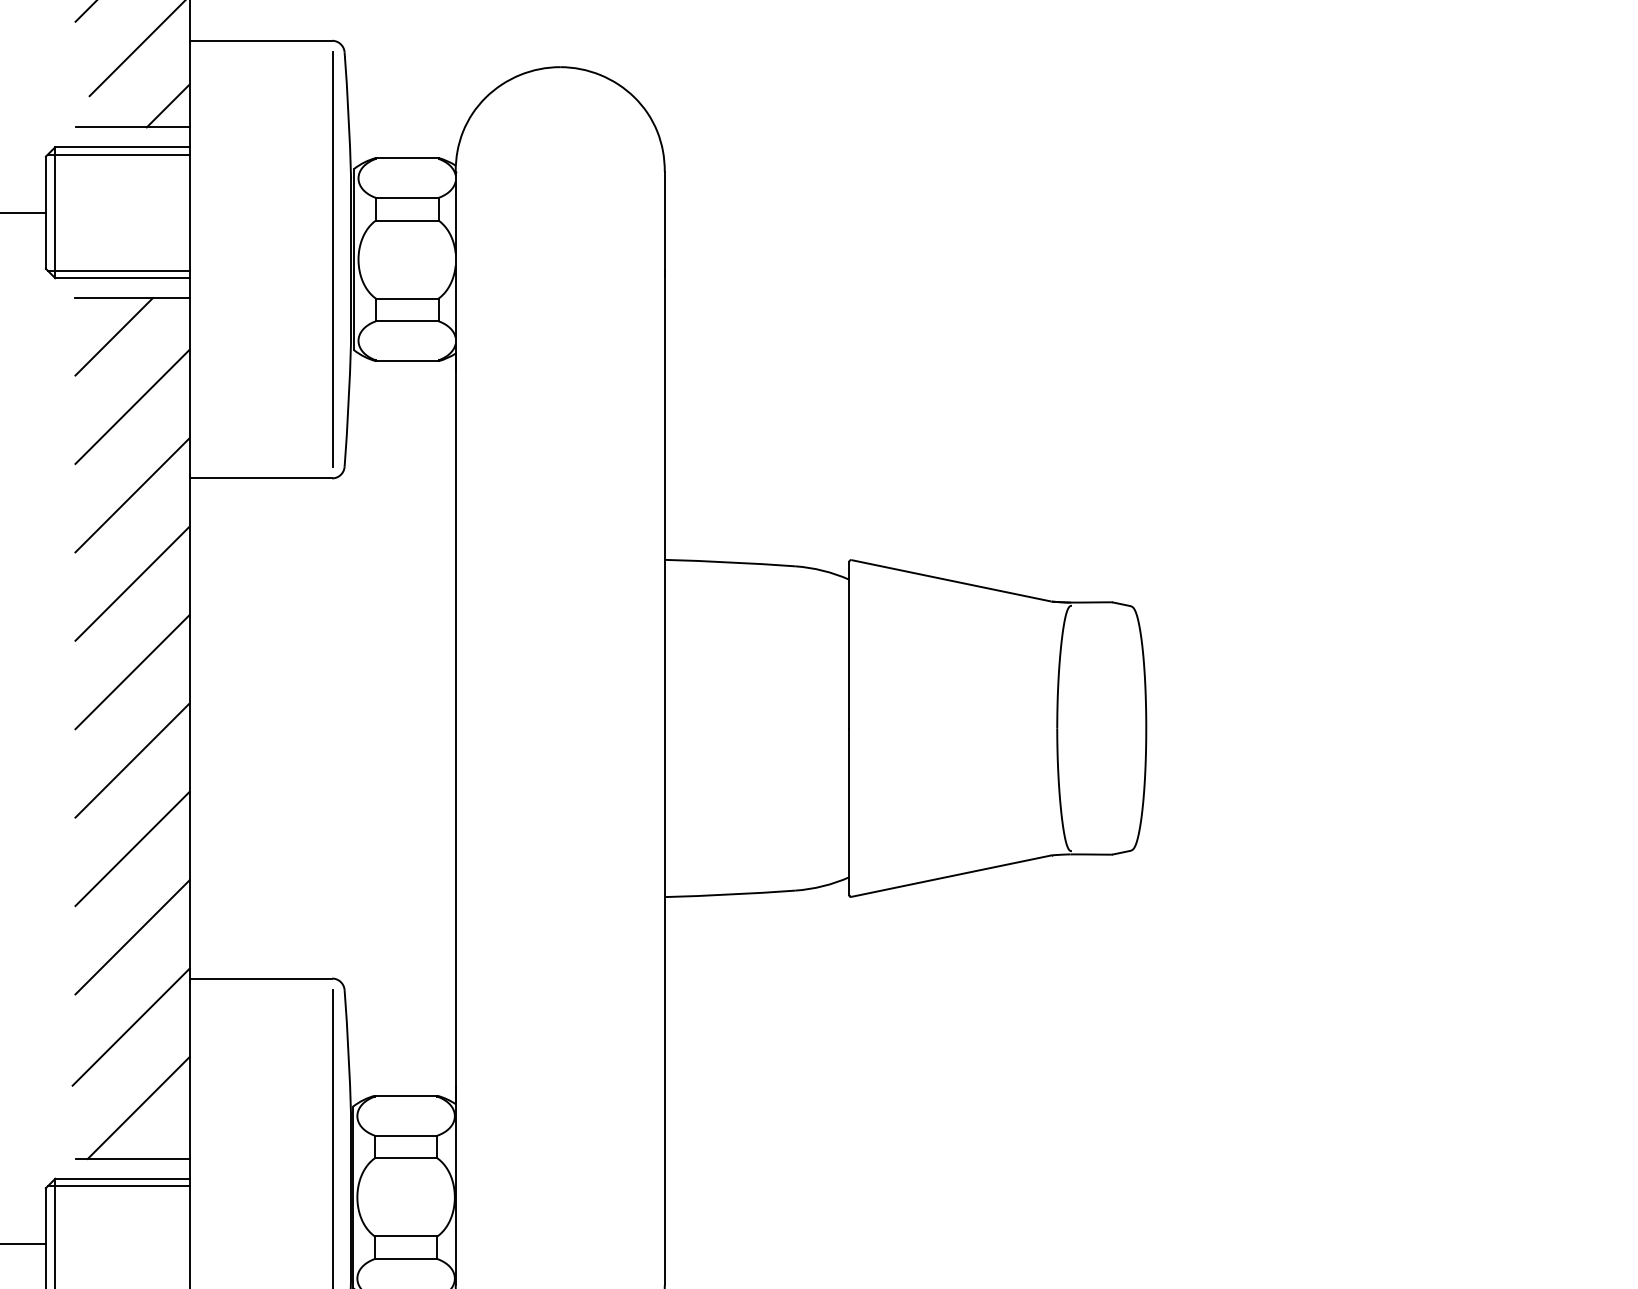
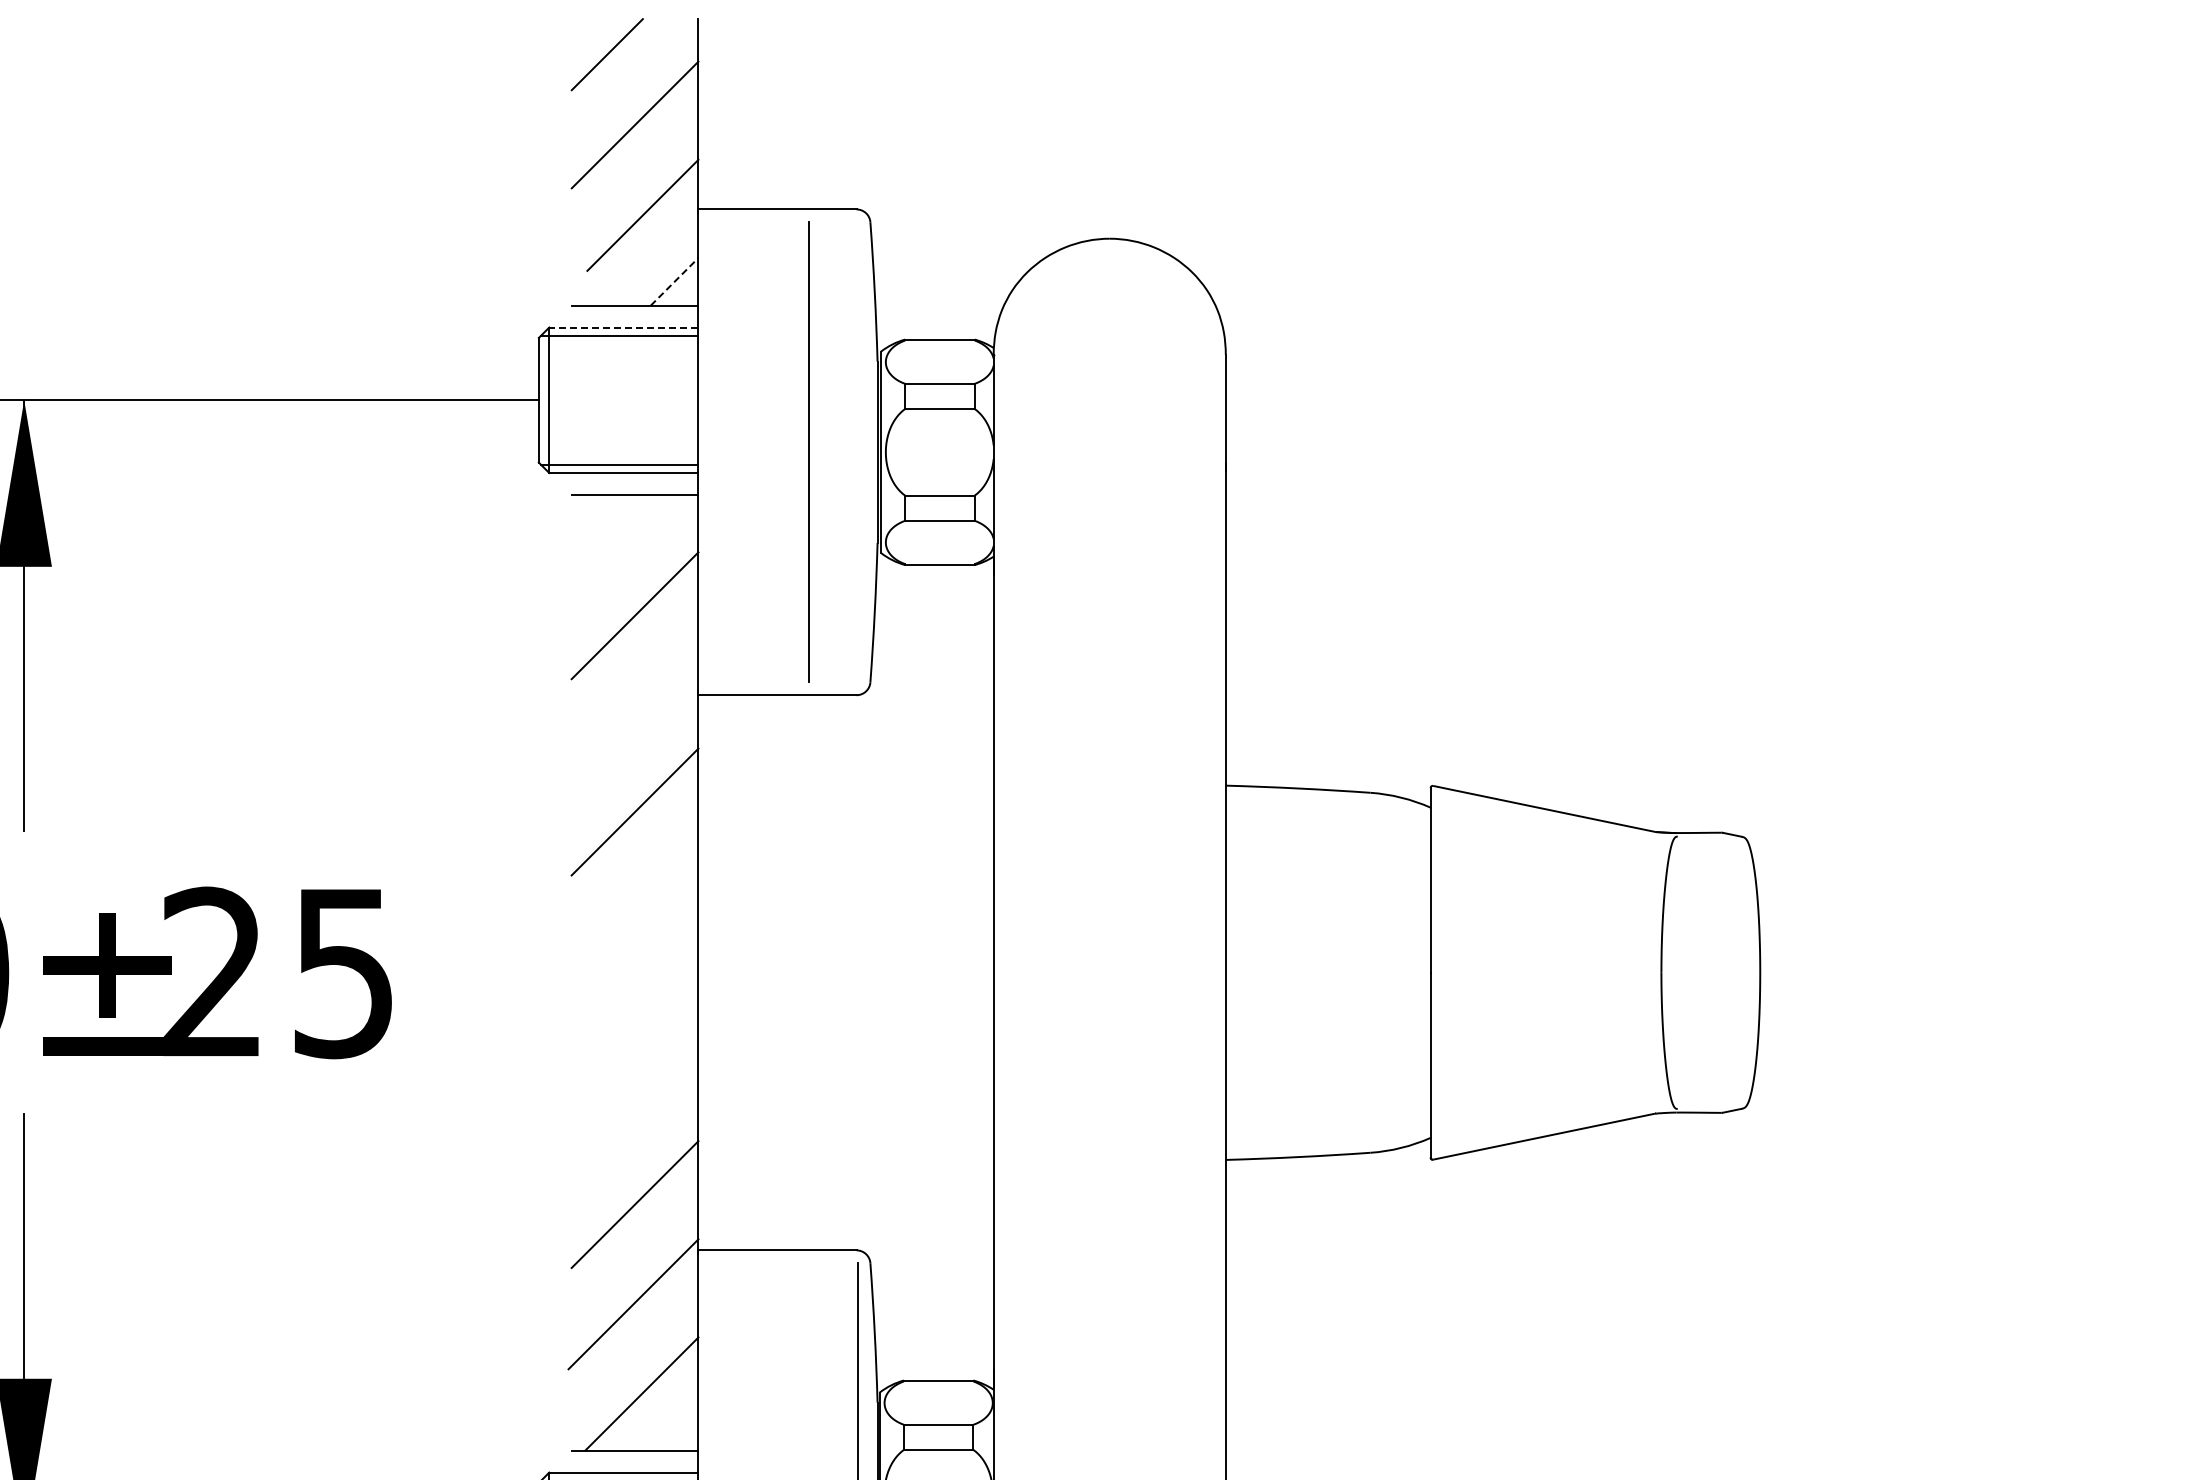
line: (168, 105) -> (674, 281), solid -> dashed
line: (122, 147) -> (623, 327), solid -> dashed
line: (332, 258) -> (808, 451), moved
line: (114, 337) -> (614, 538), removed
line: (132, 494) -> (634, 713), removed
line: (132, 671) -> (634, 909), removed
line: (132, 759) -> (634, 1007), removed
line: (132, 848) -> (634, 1106), removed

